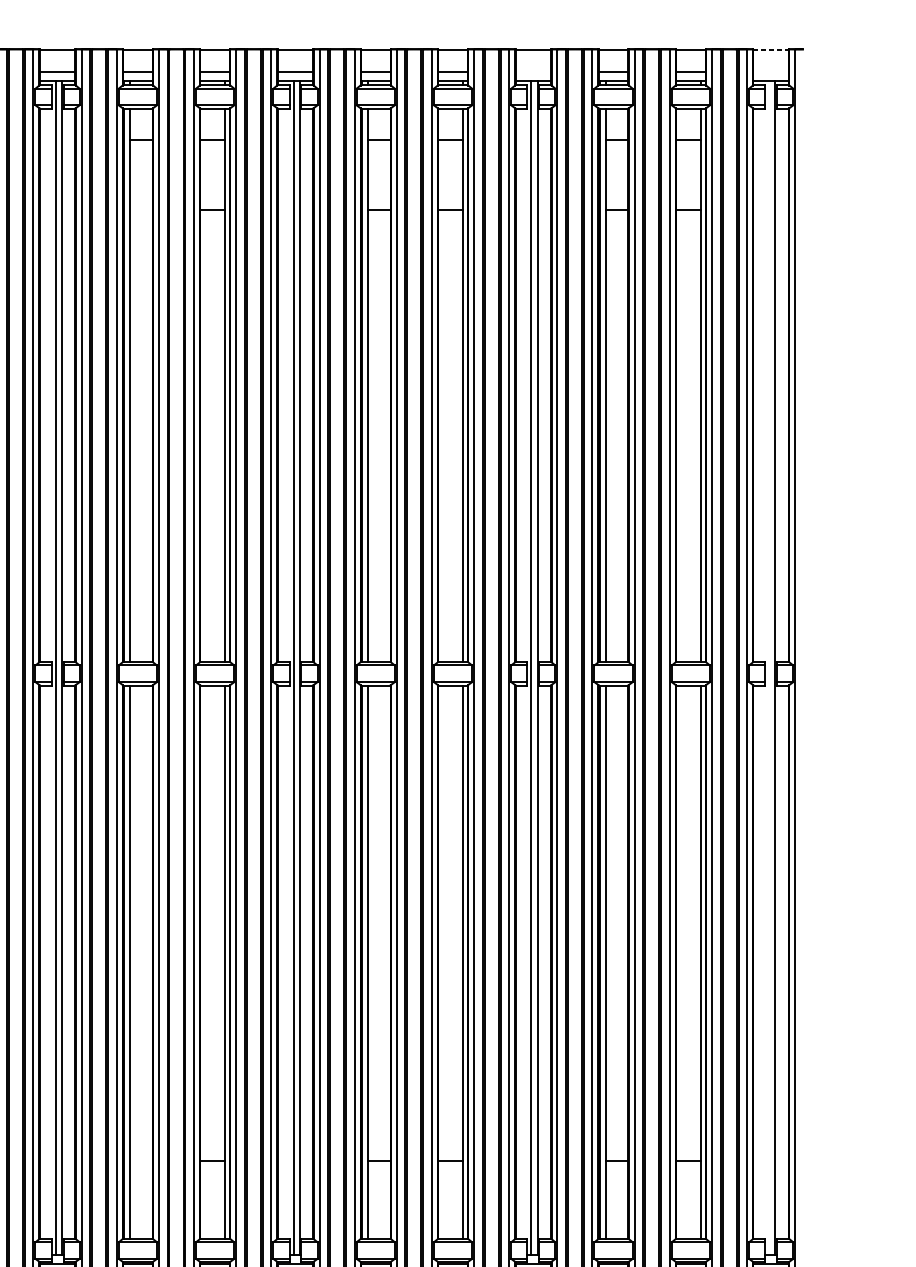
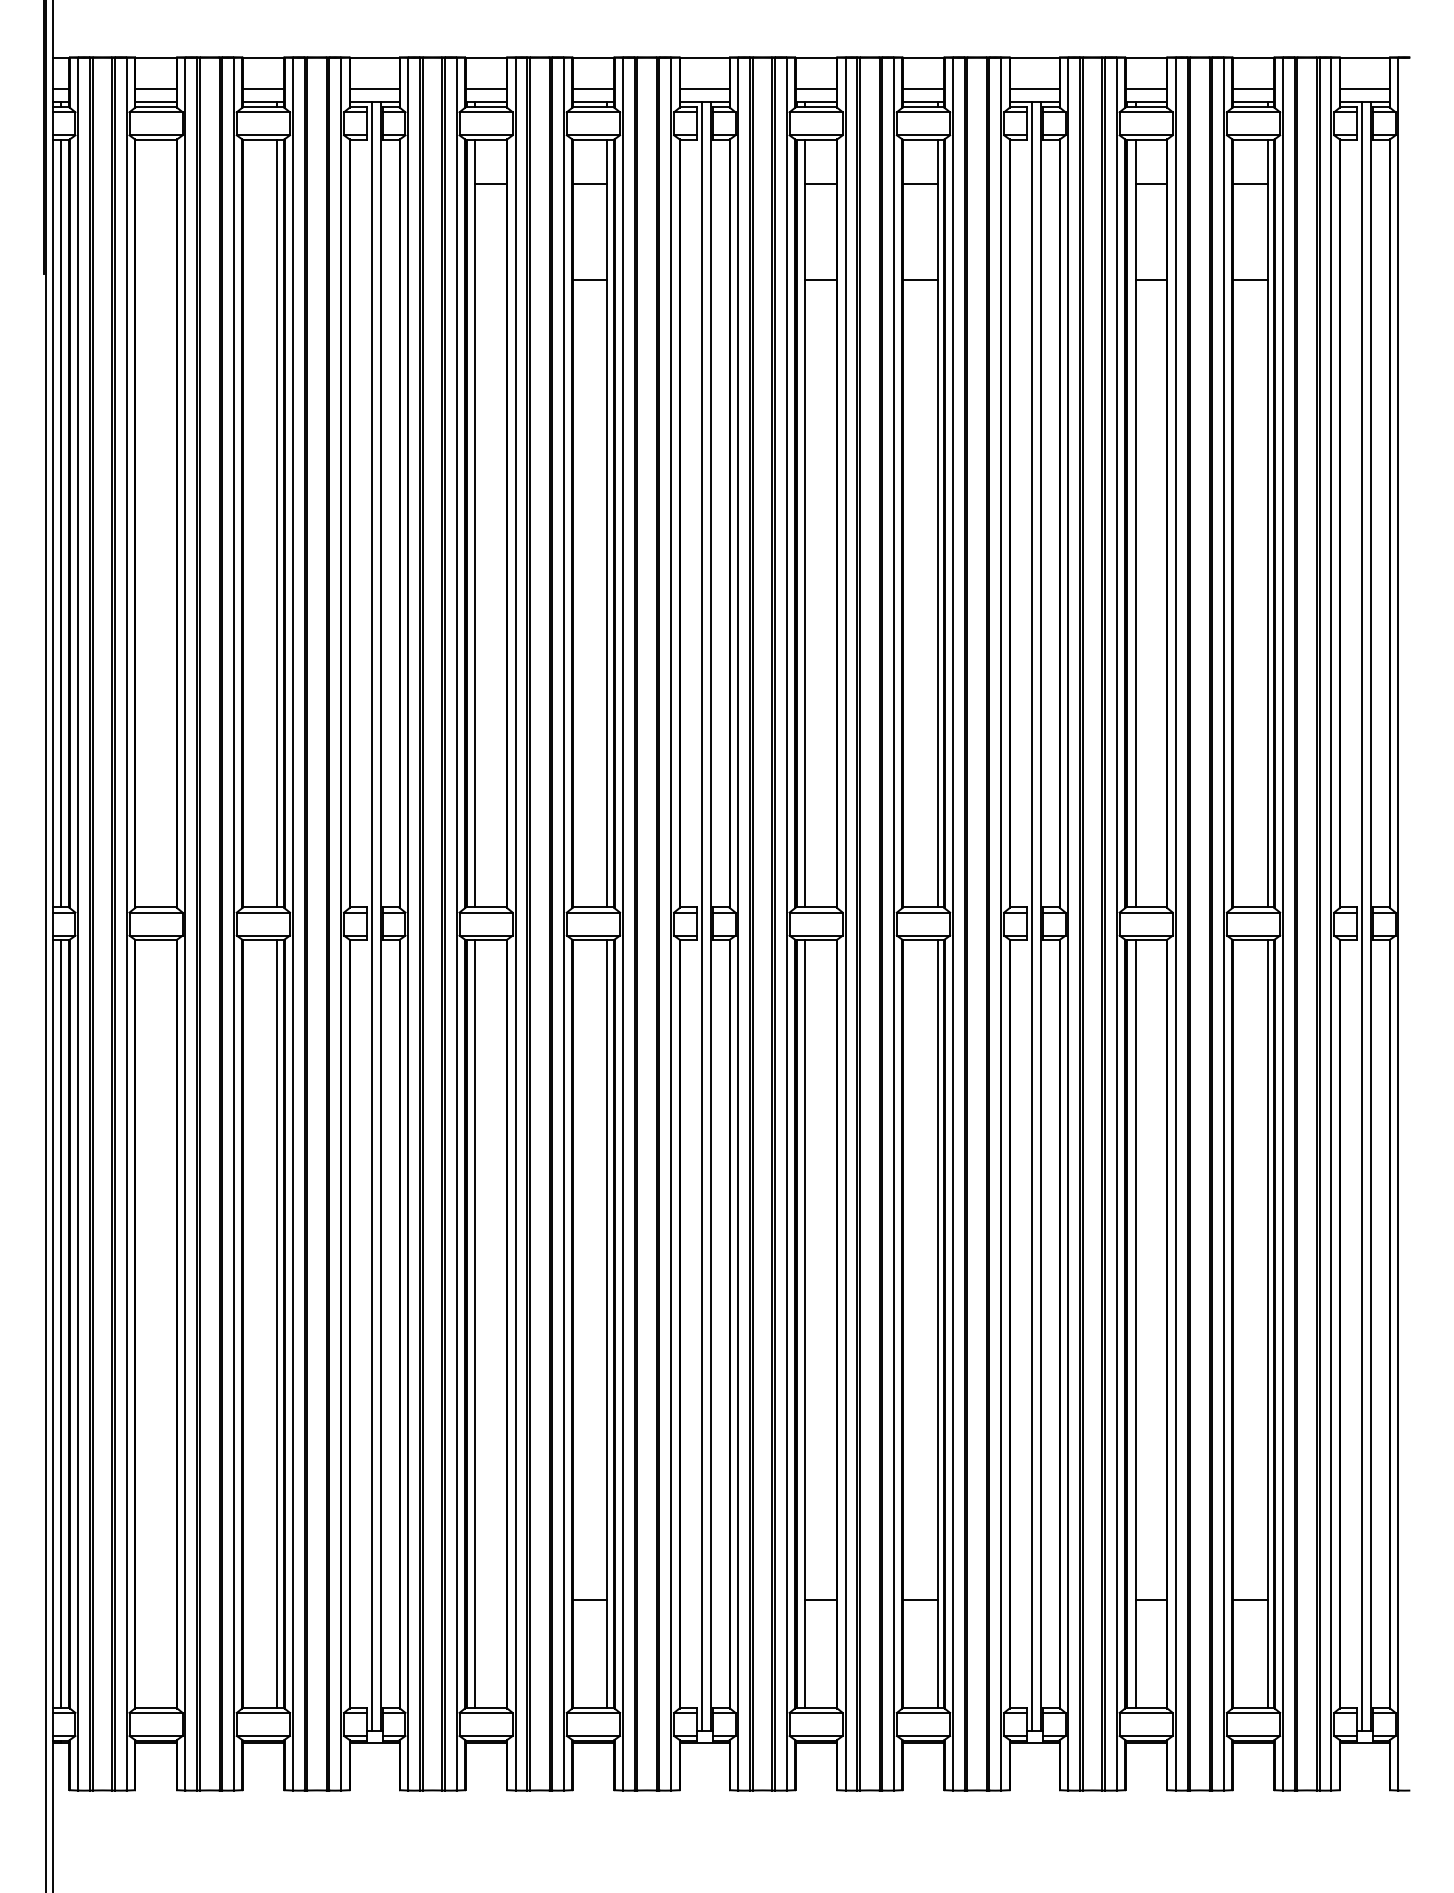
line: (770, 49) -> (1364, 58), dashed -> solid
line: (533, 72) -> (1034, 89), added
line: (770, 72) -> (1364, 89), added
line: (769, 667) -> (1362, 915), added

